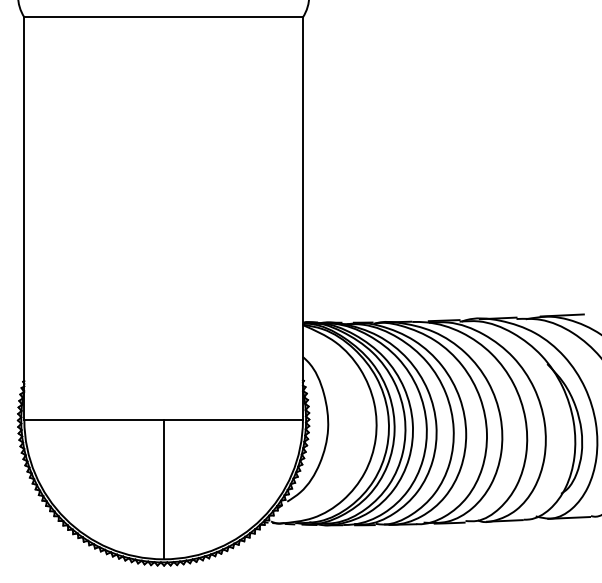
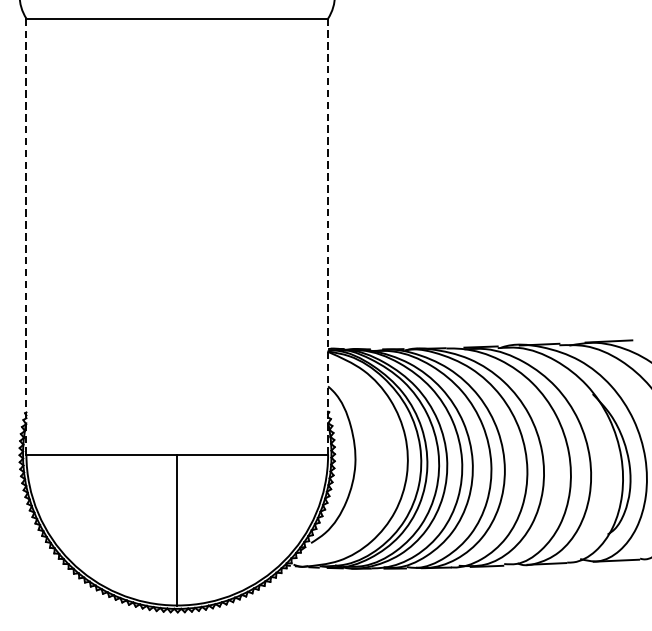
line: (302, 218) -> (327, 236), solid -> dashed
line: (24, 219) -> (26, 237), solid -> dashed

